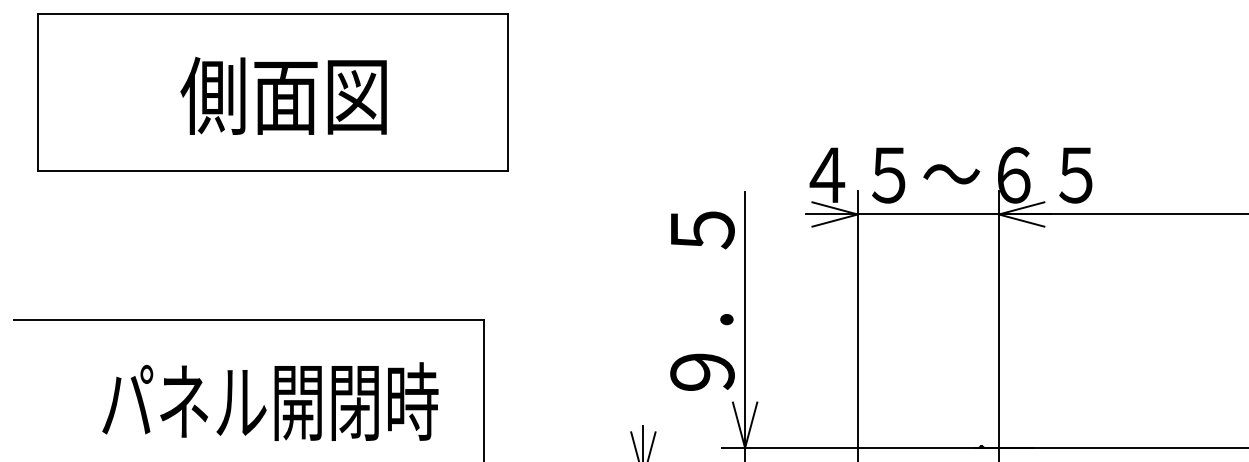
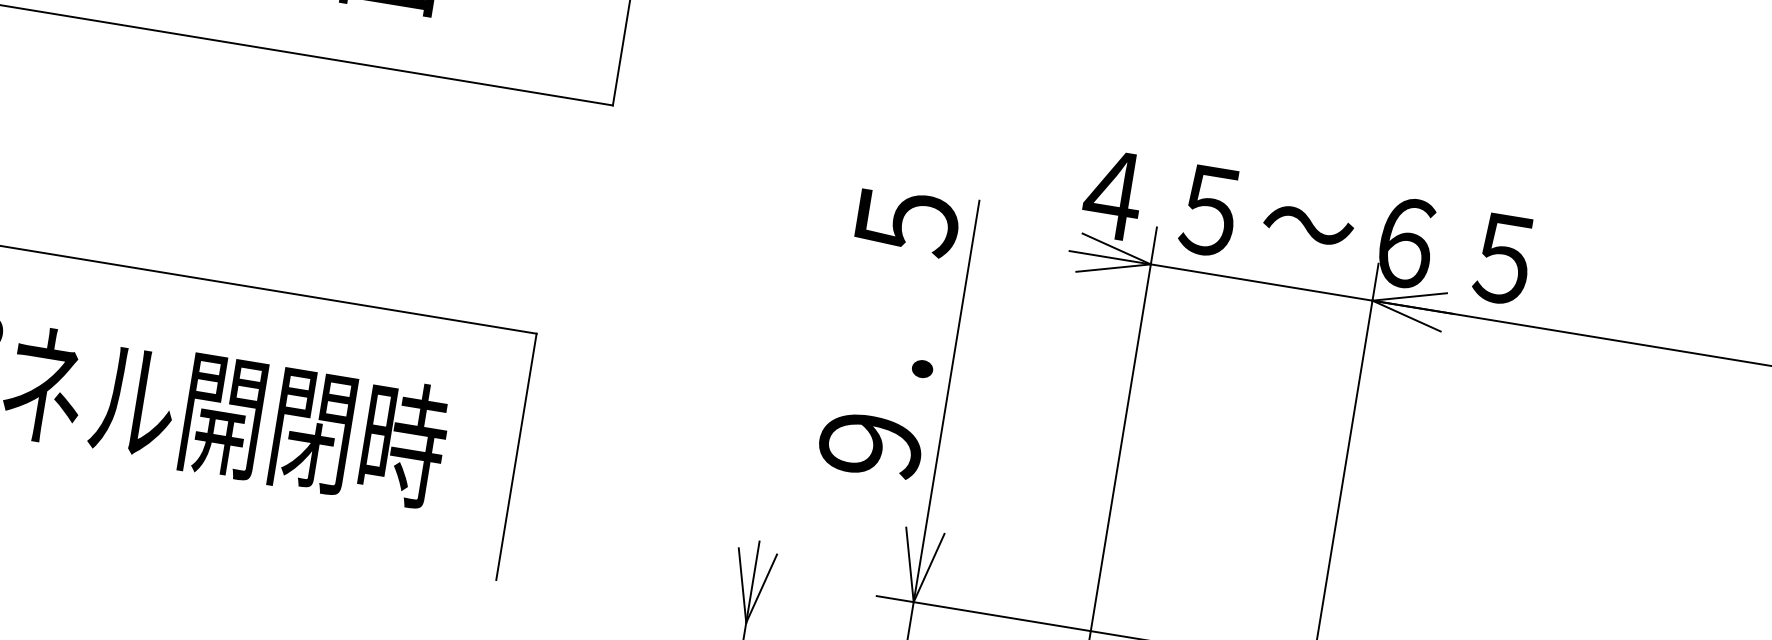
text: (702, 300) -> (889, 332), moved

